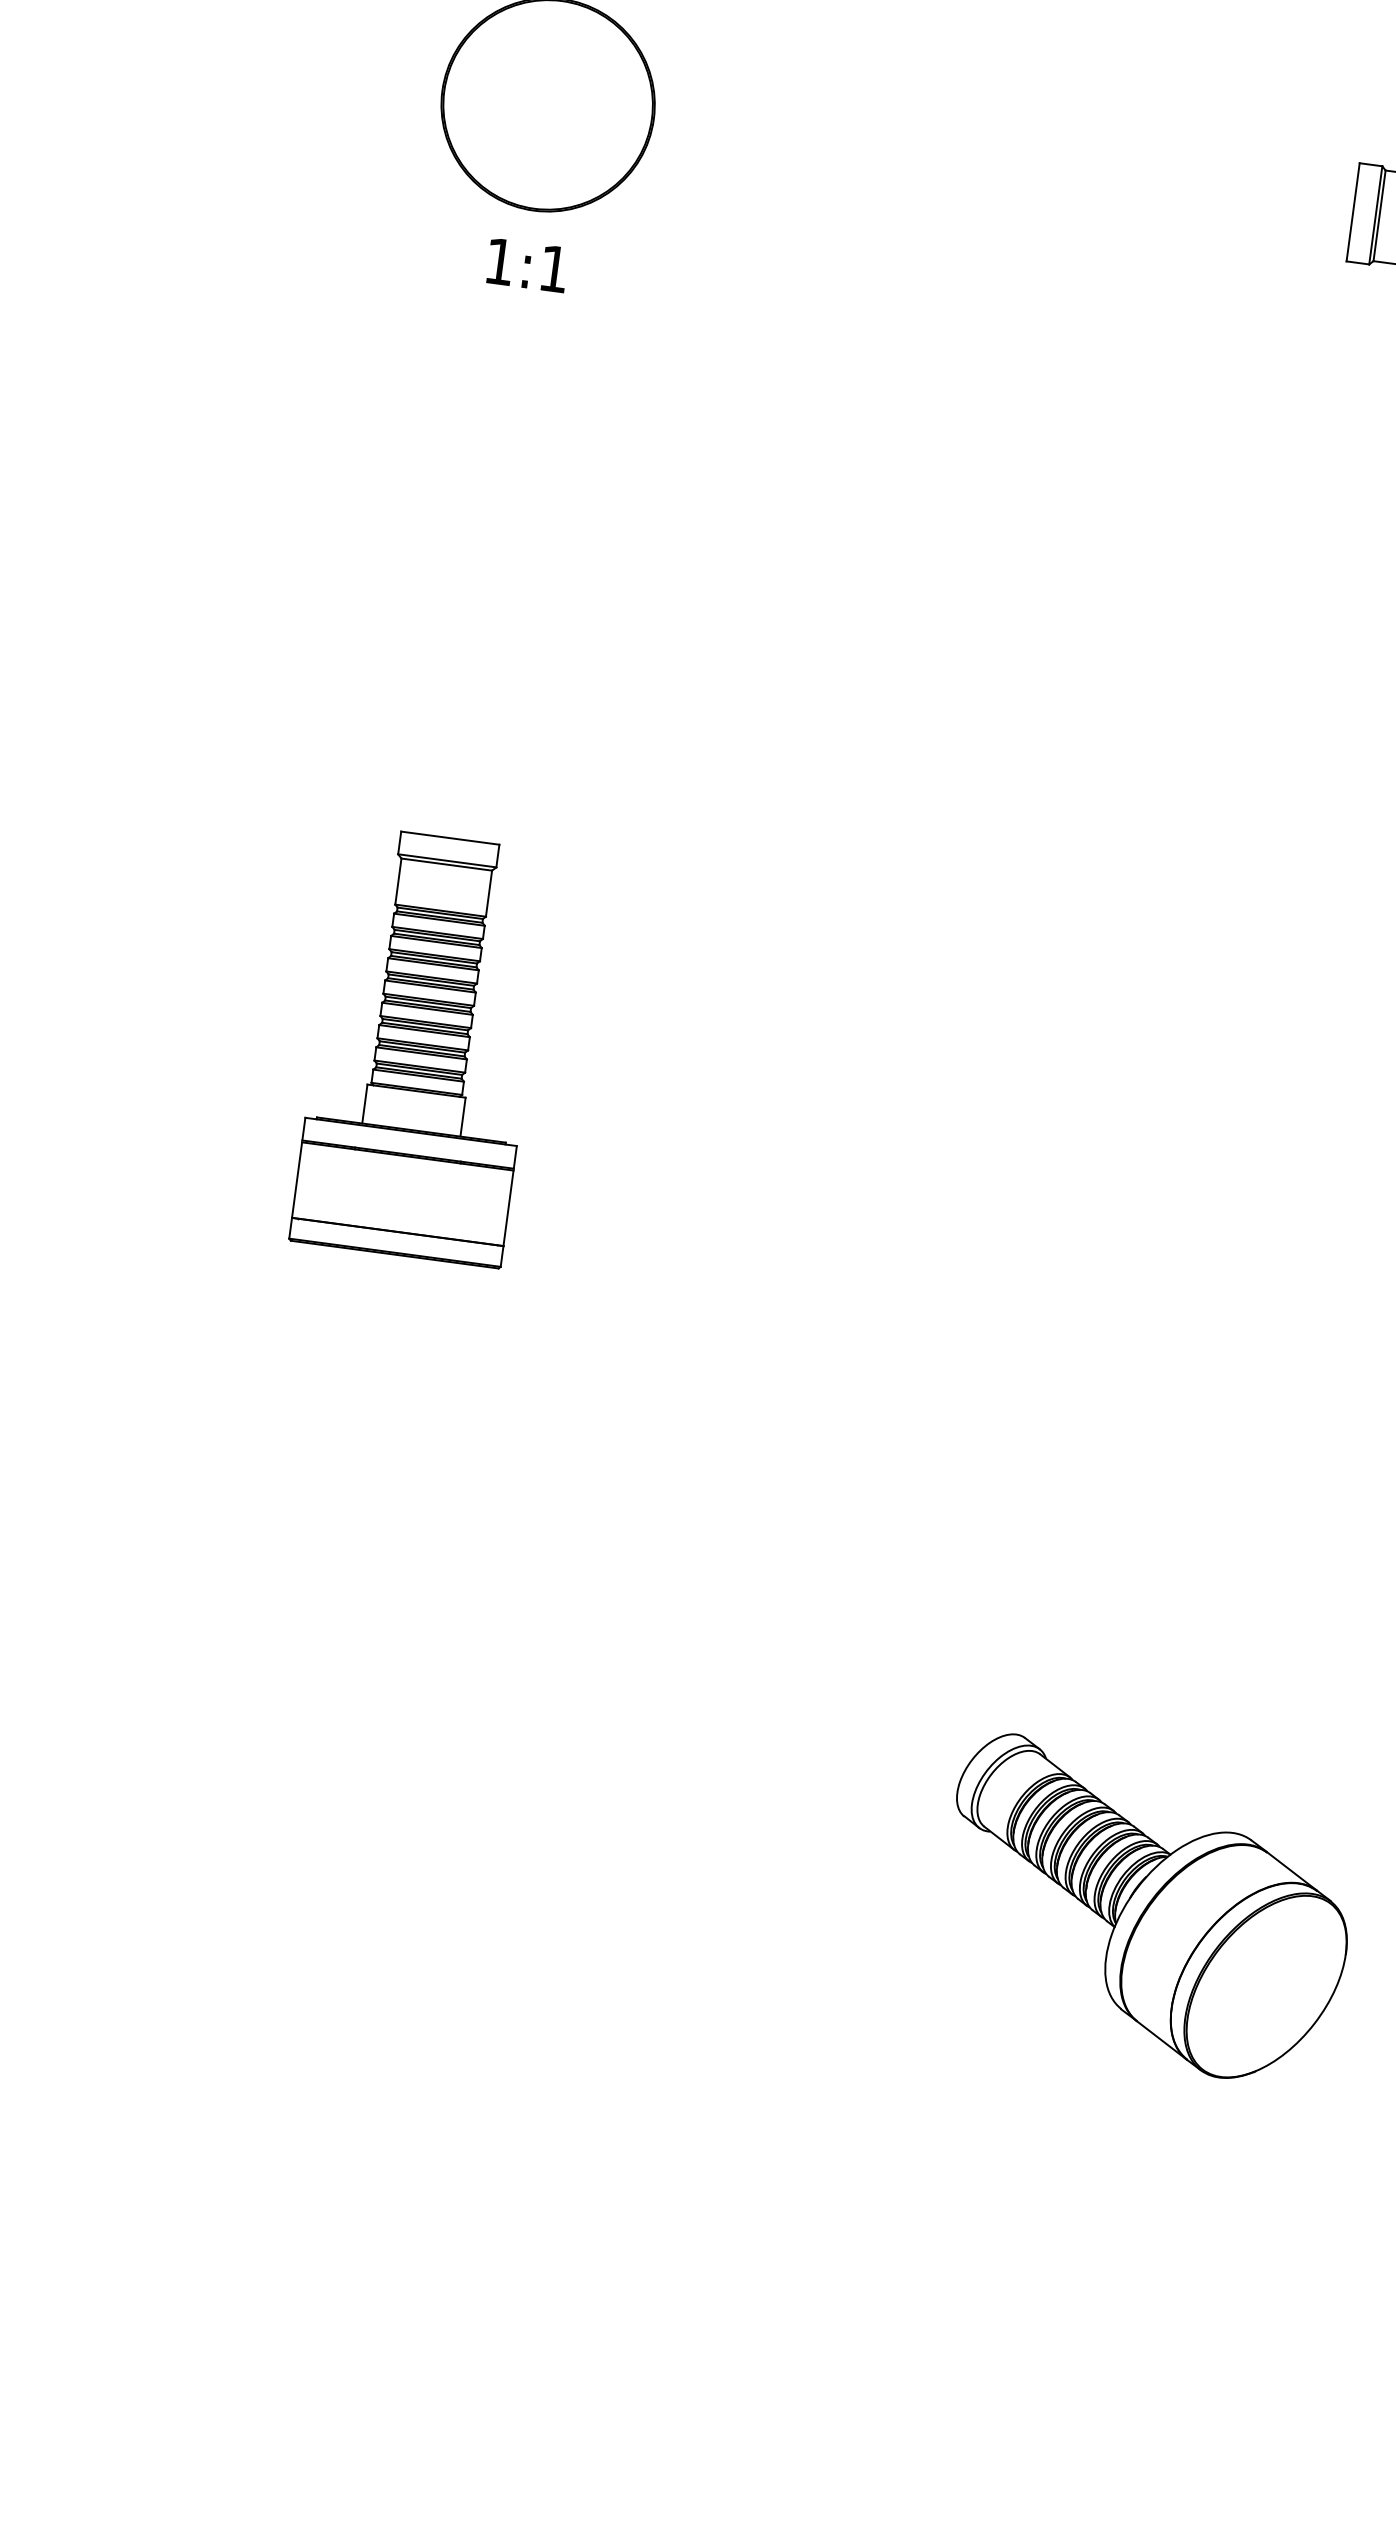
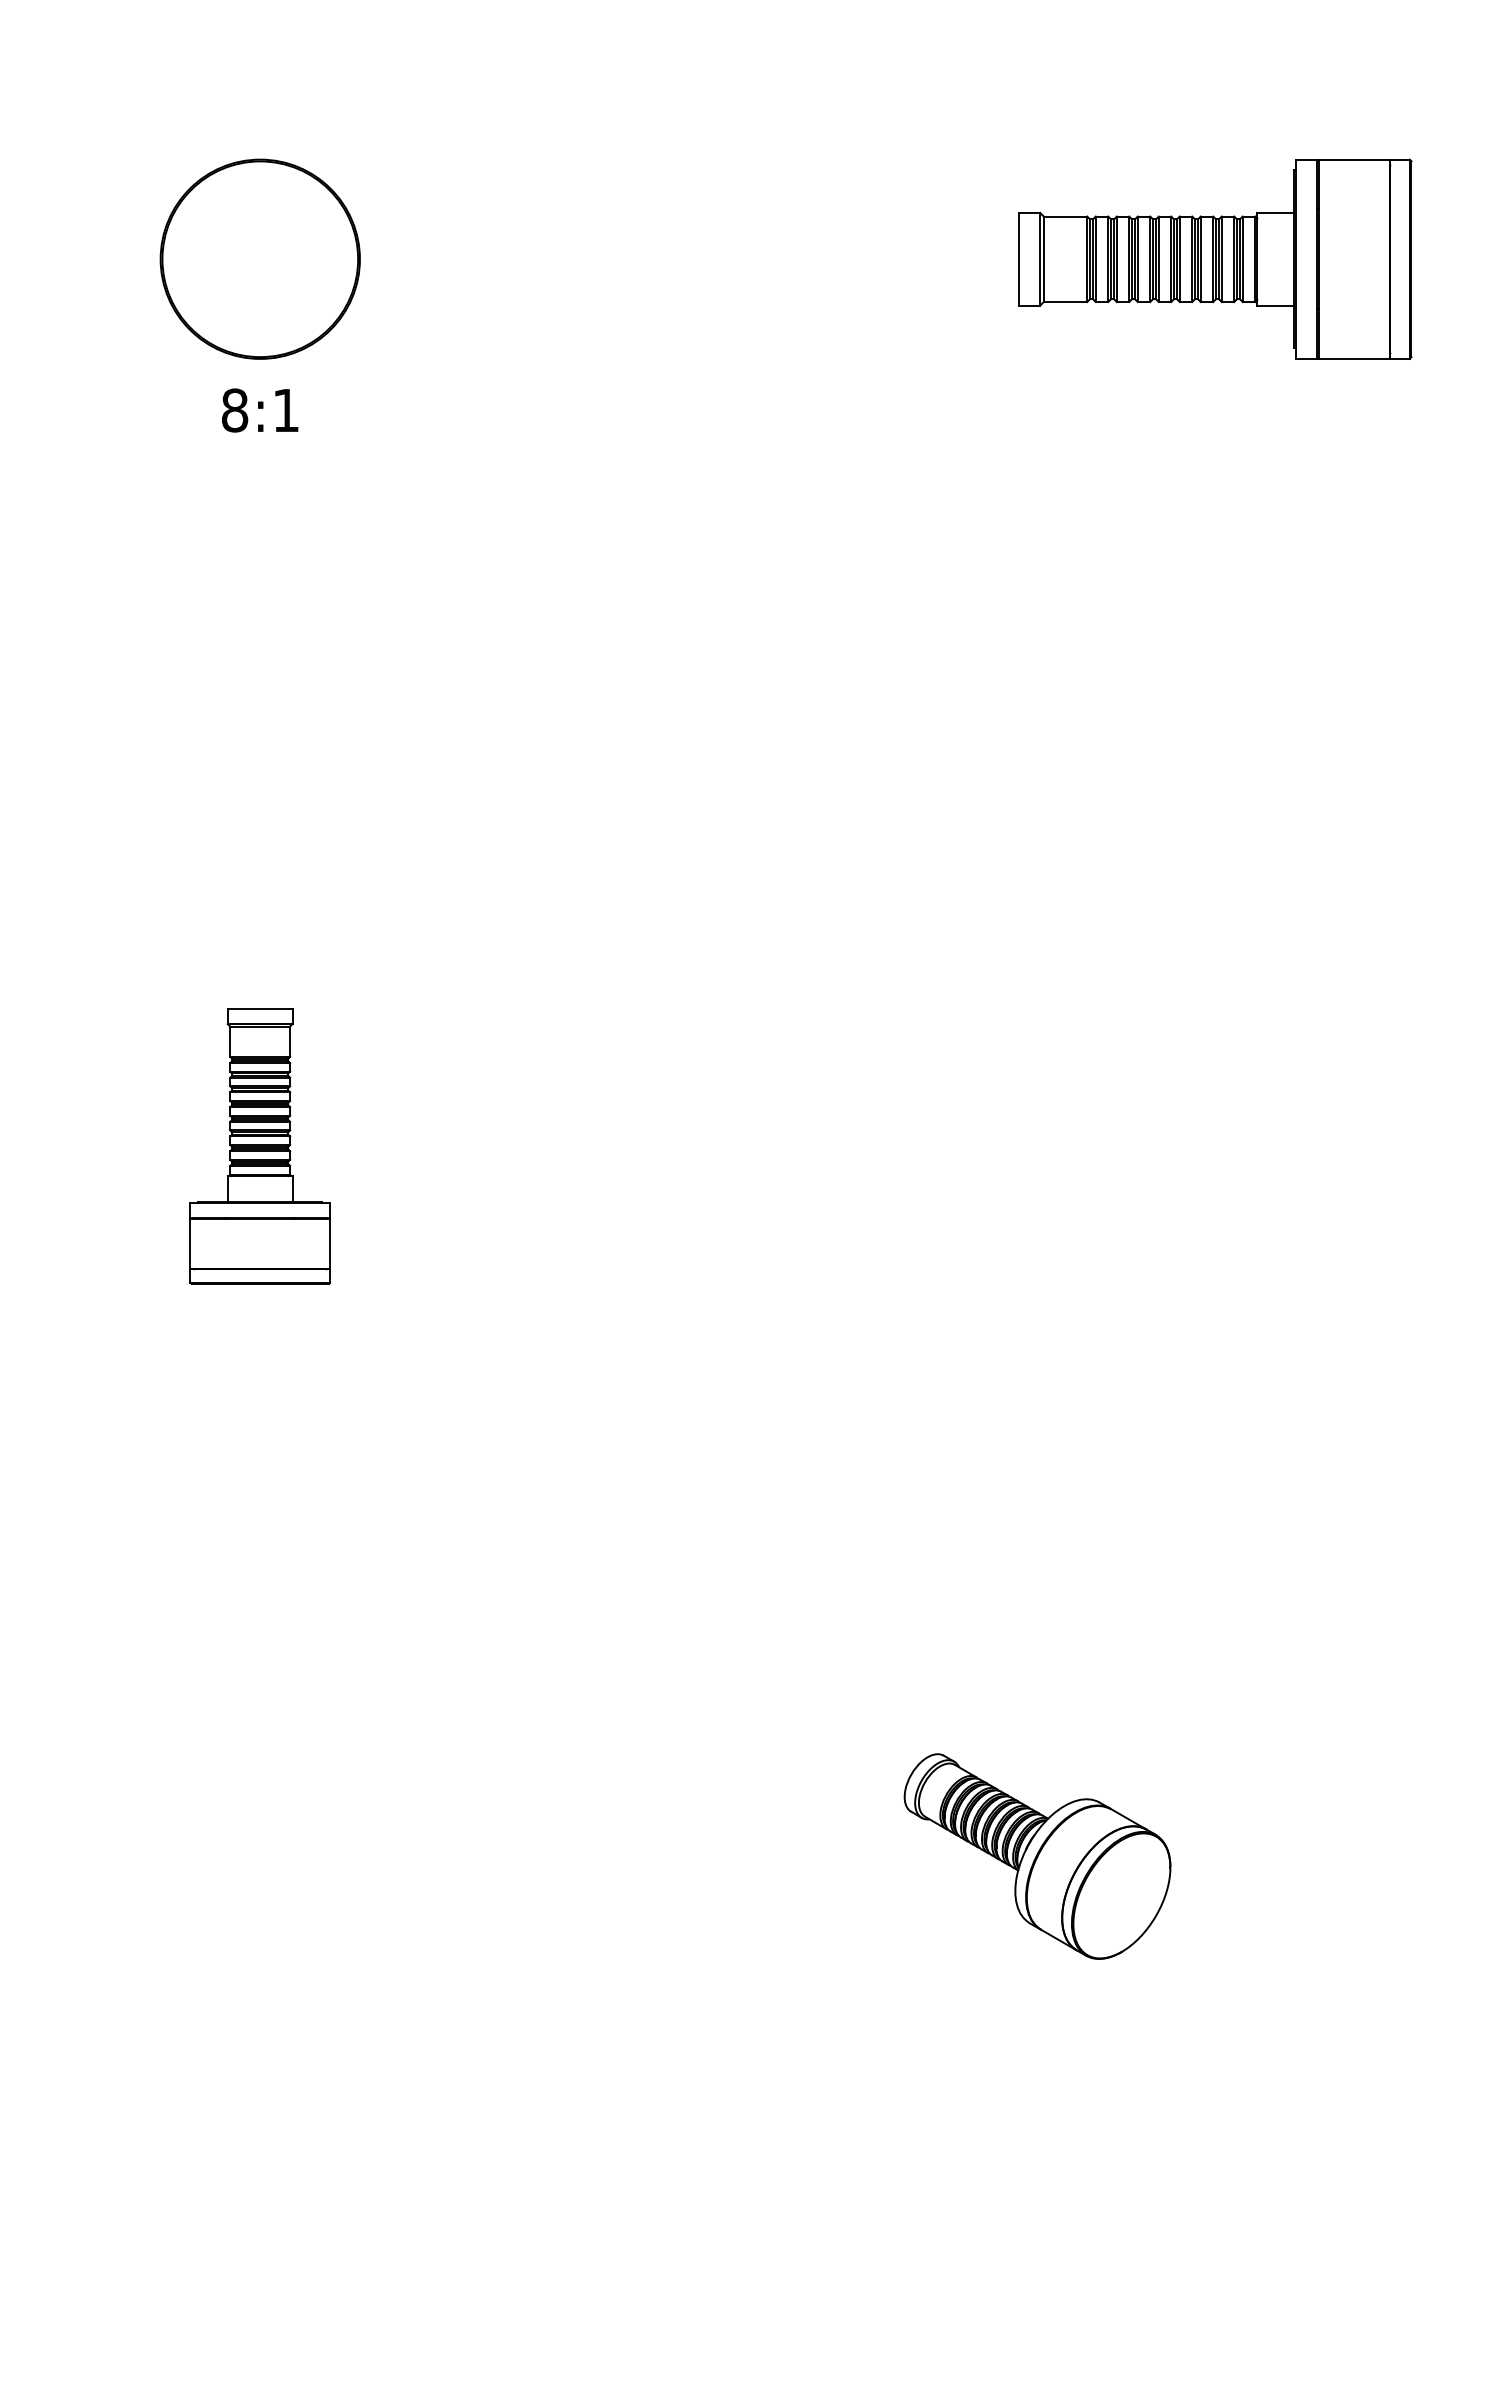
text: (500, 261) -> (235, 410), 1:1 -> 8:1
part: (421, 1046) -> (259, 1146), size x0.7
part: (1146, 1909) -> (1037, 1856), size x0.7

